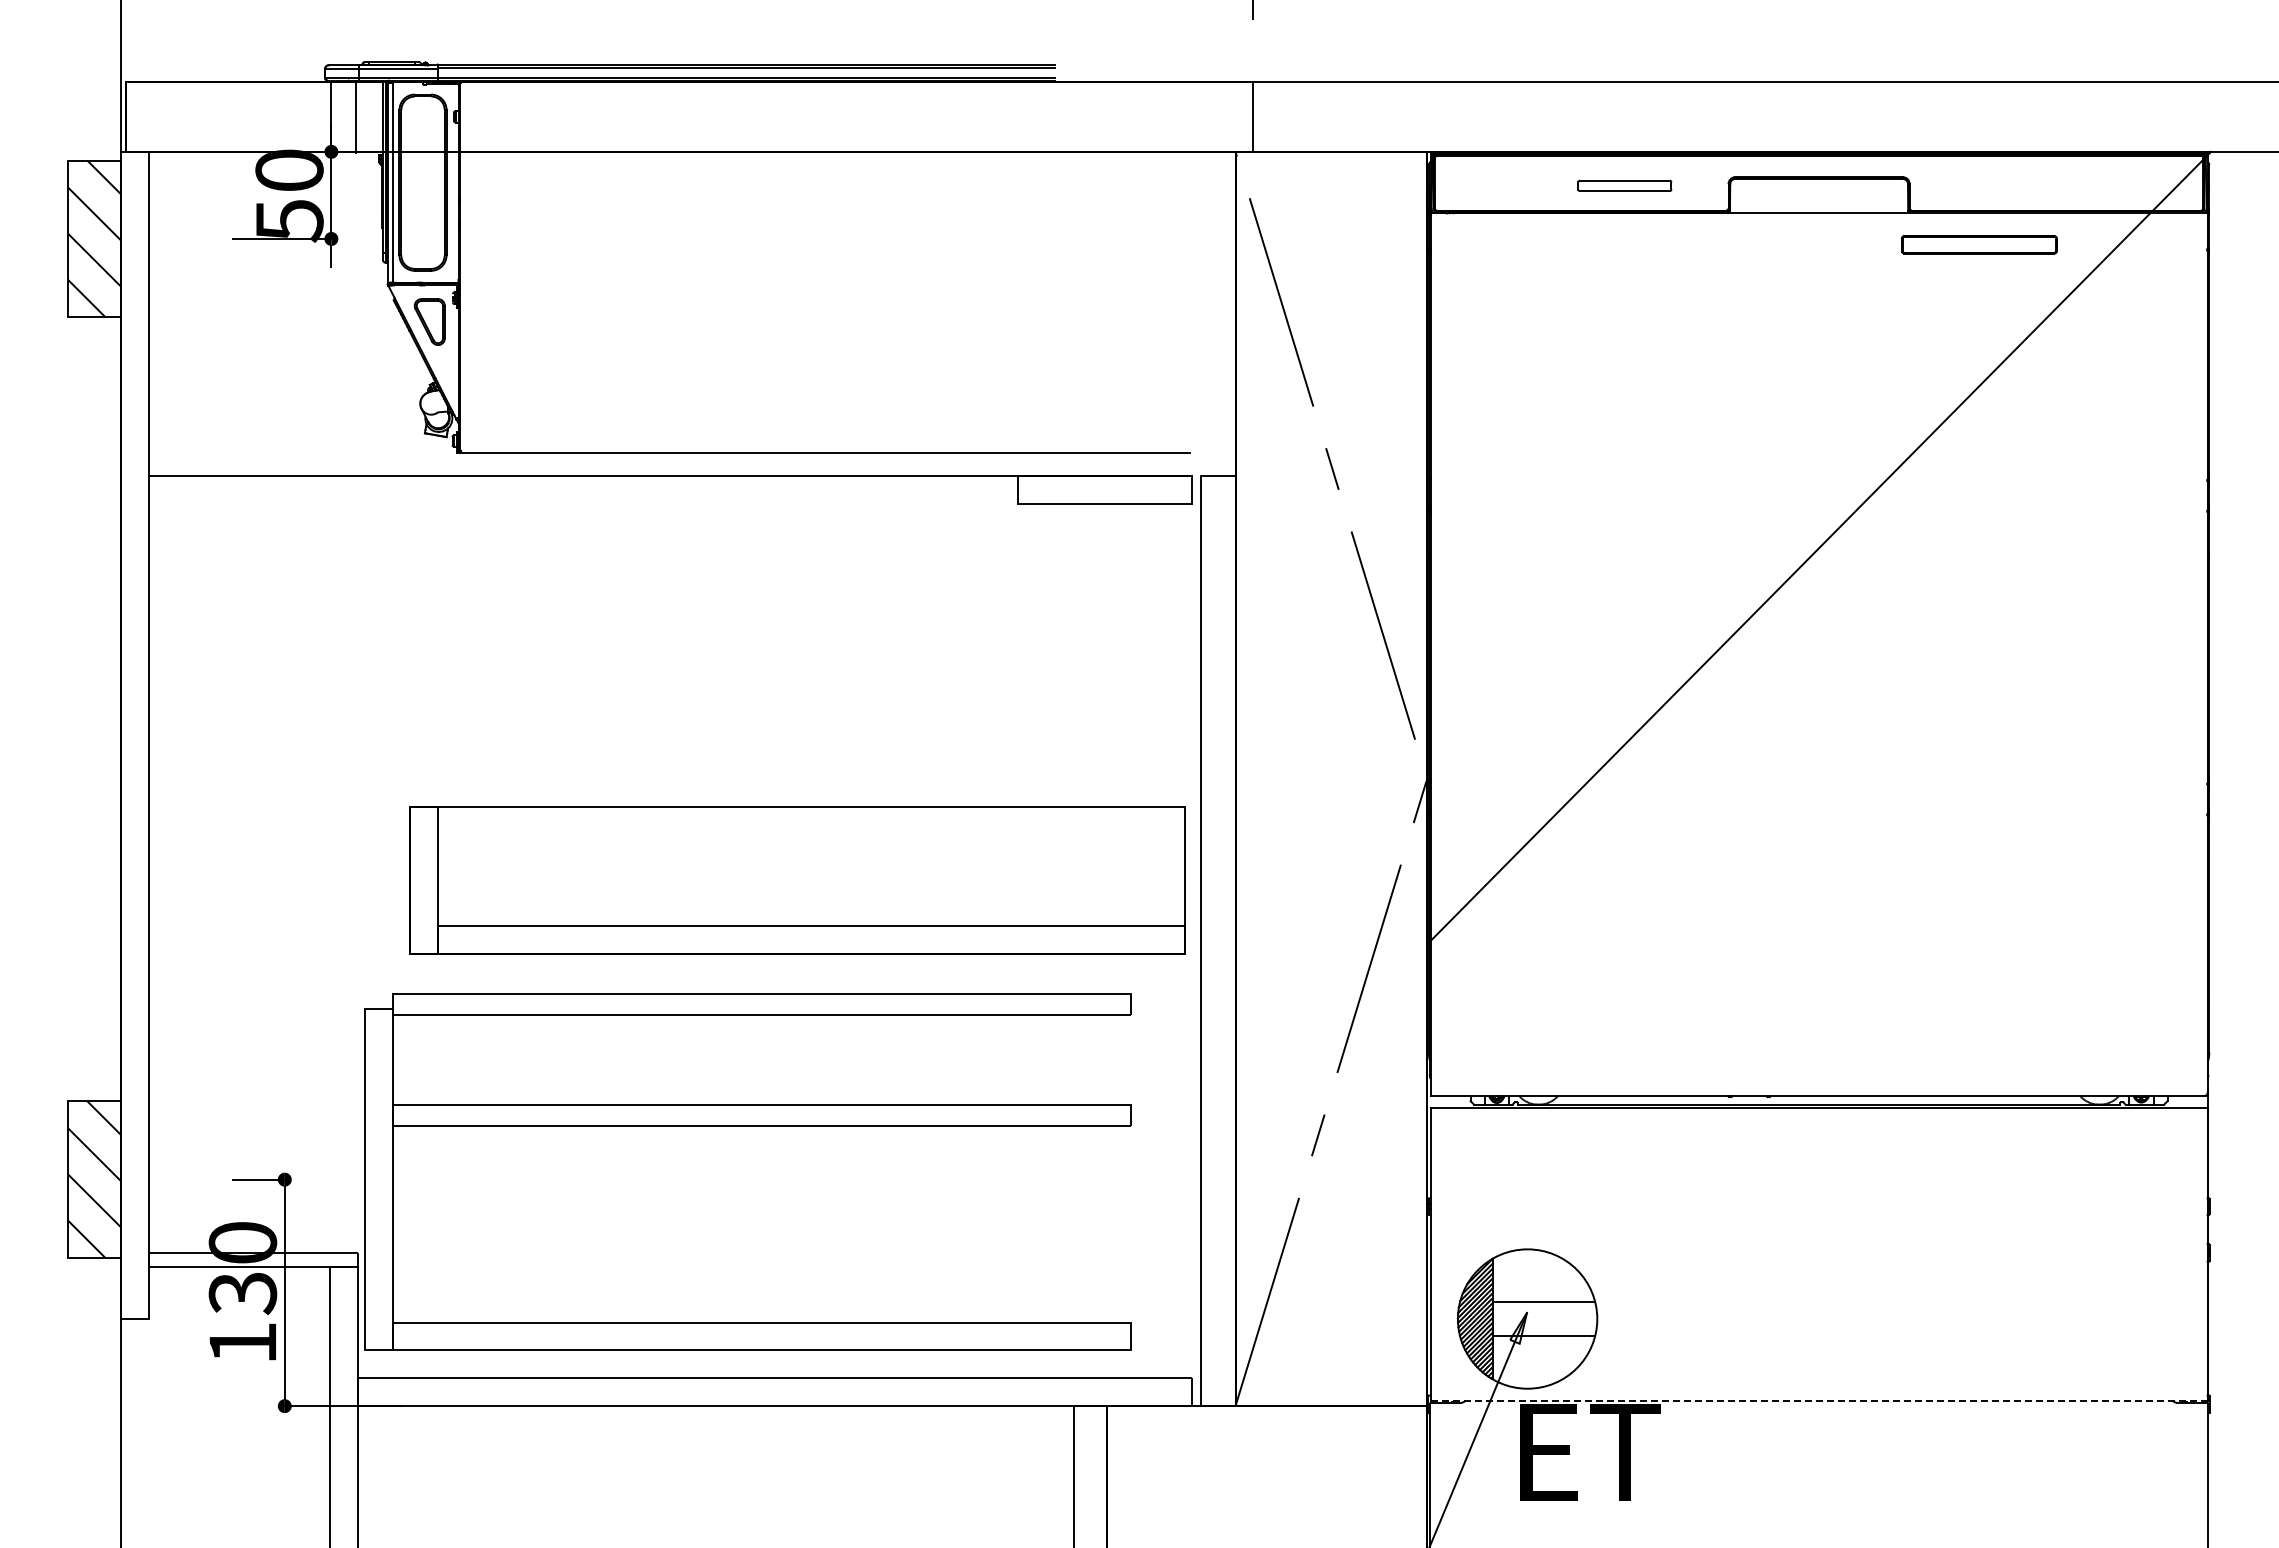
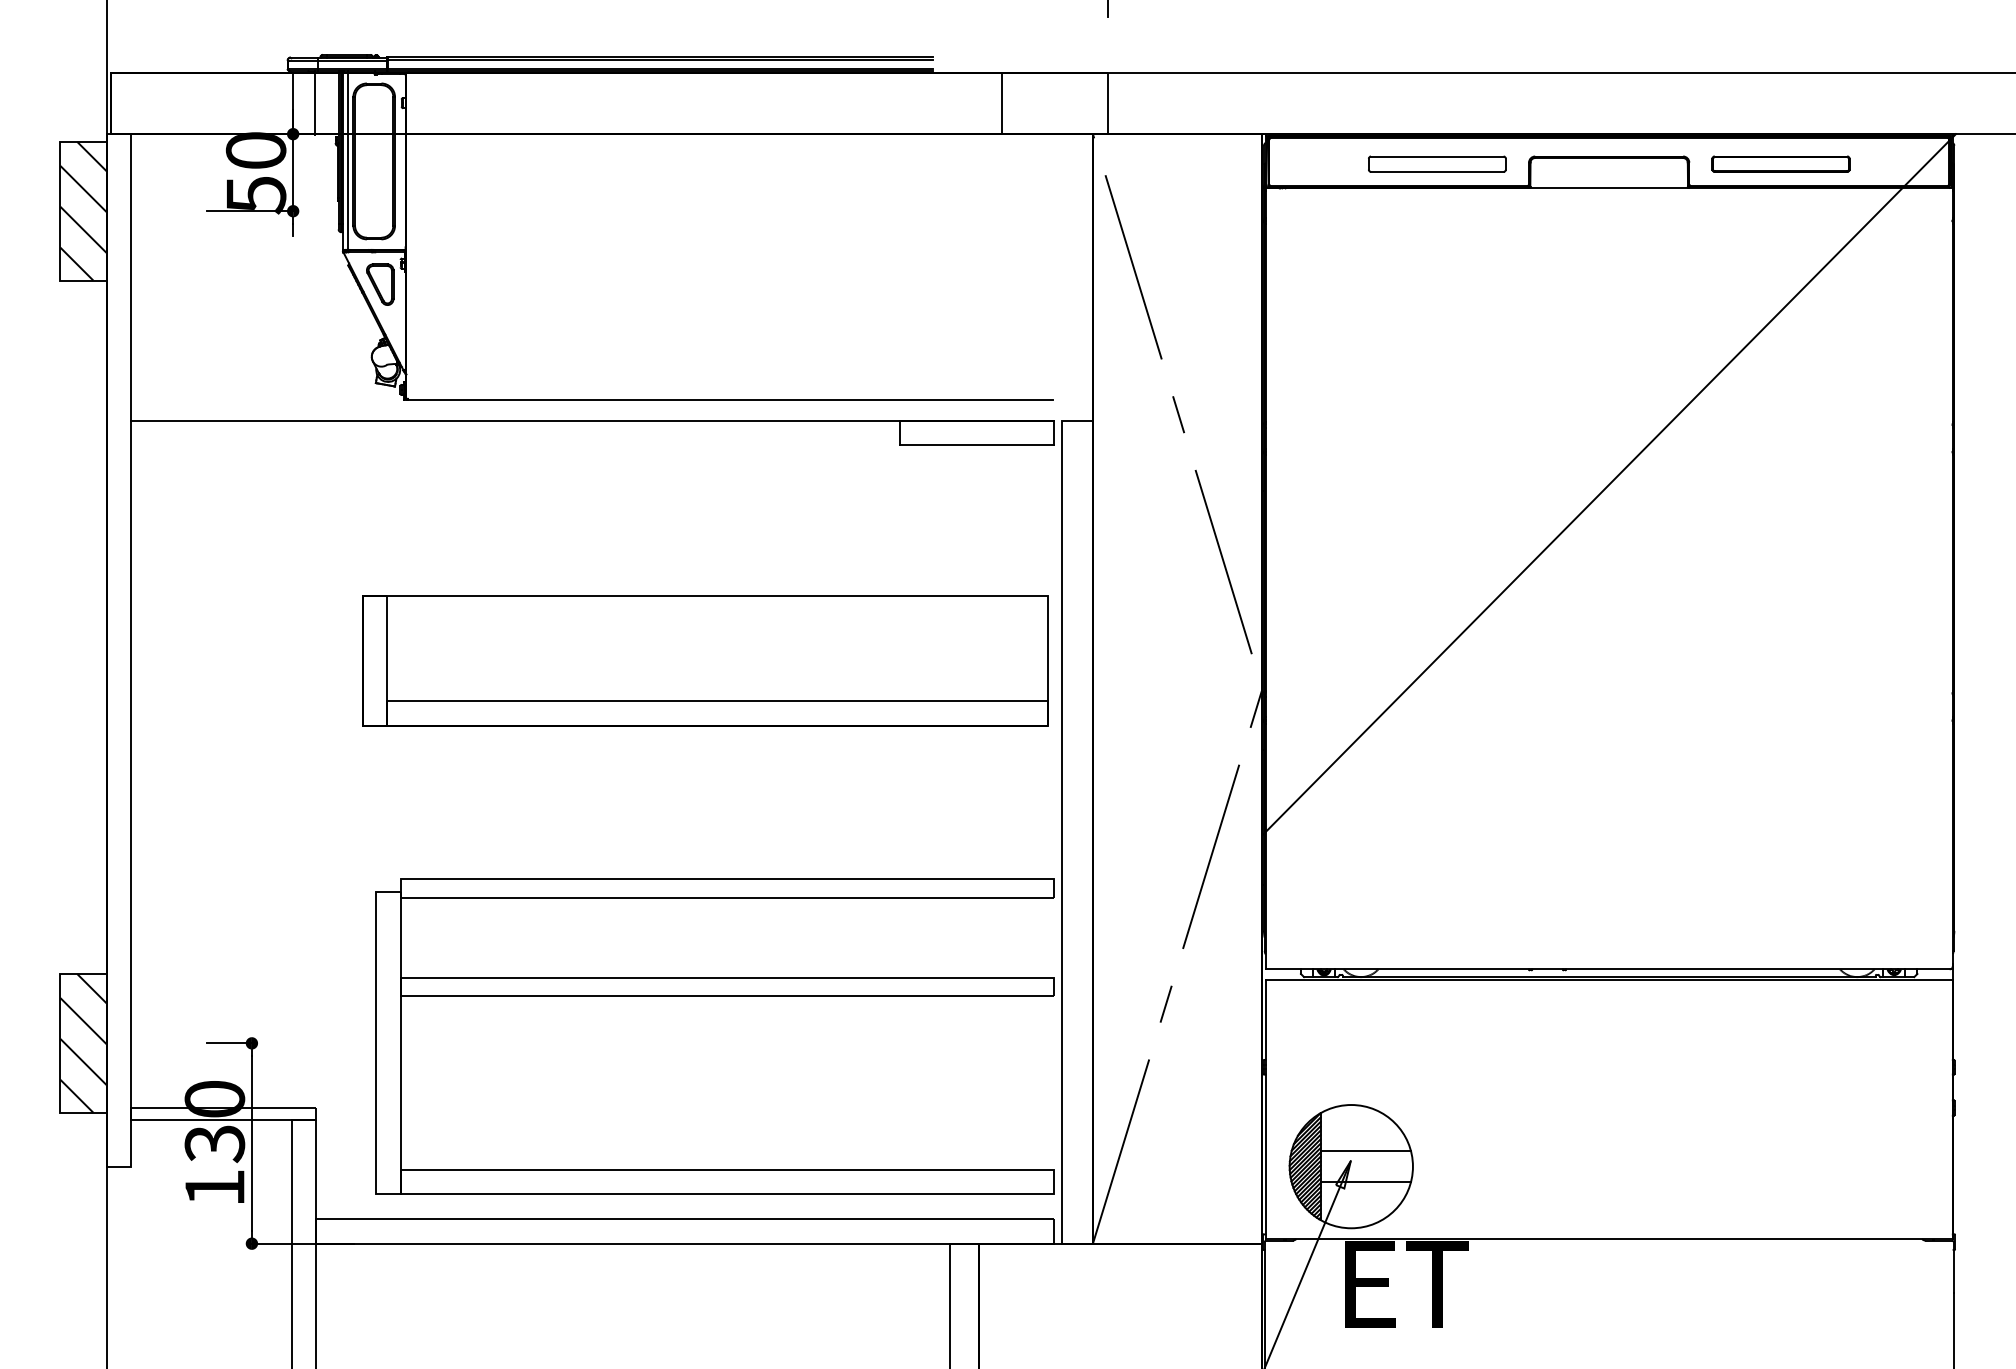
line: (1132, 116) -> (1001, 102), added
part: (1624, 185) -> (1437, 163), size x1.67
part: (1979, 244) -> (1781, 163), moved
part: (797, 880) -> (705, 661), moved
part: (747, 1126) -> (714, 996), moved
line: (1819, 1400) -> (1609, 1238), dashed -> solid

